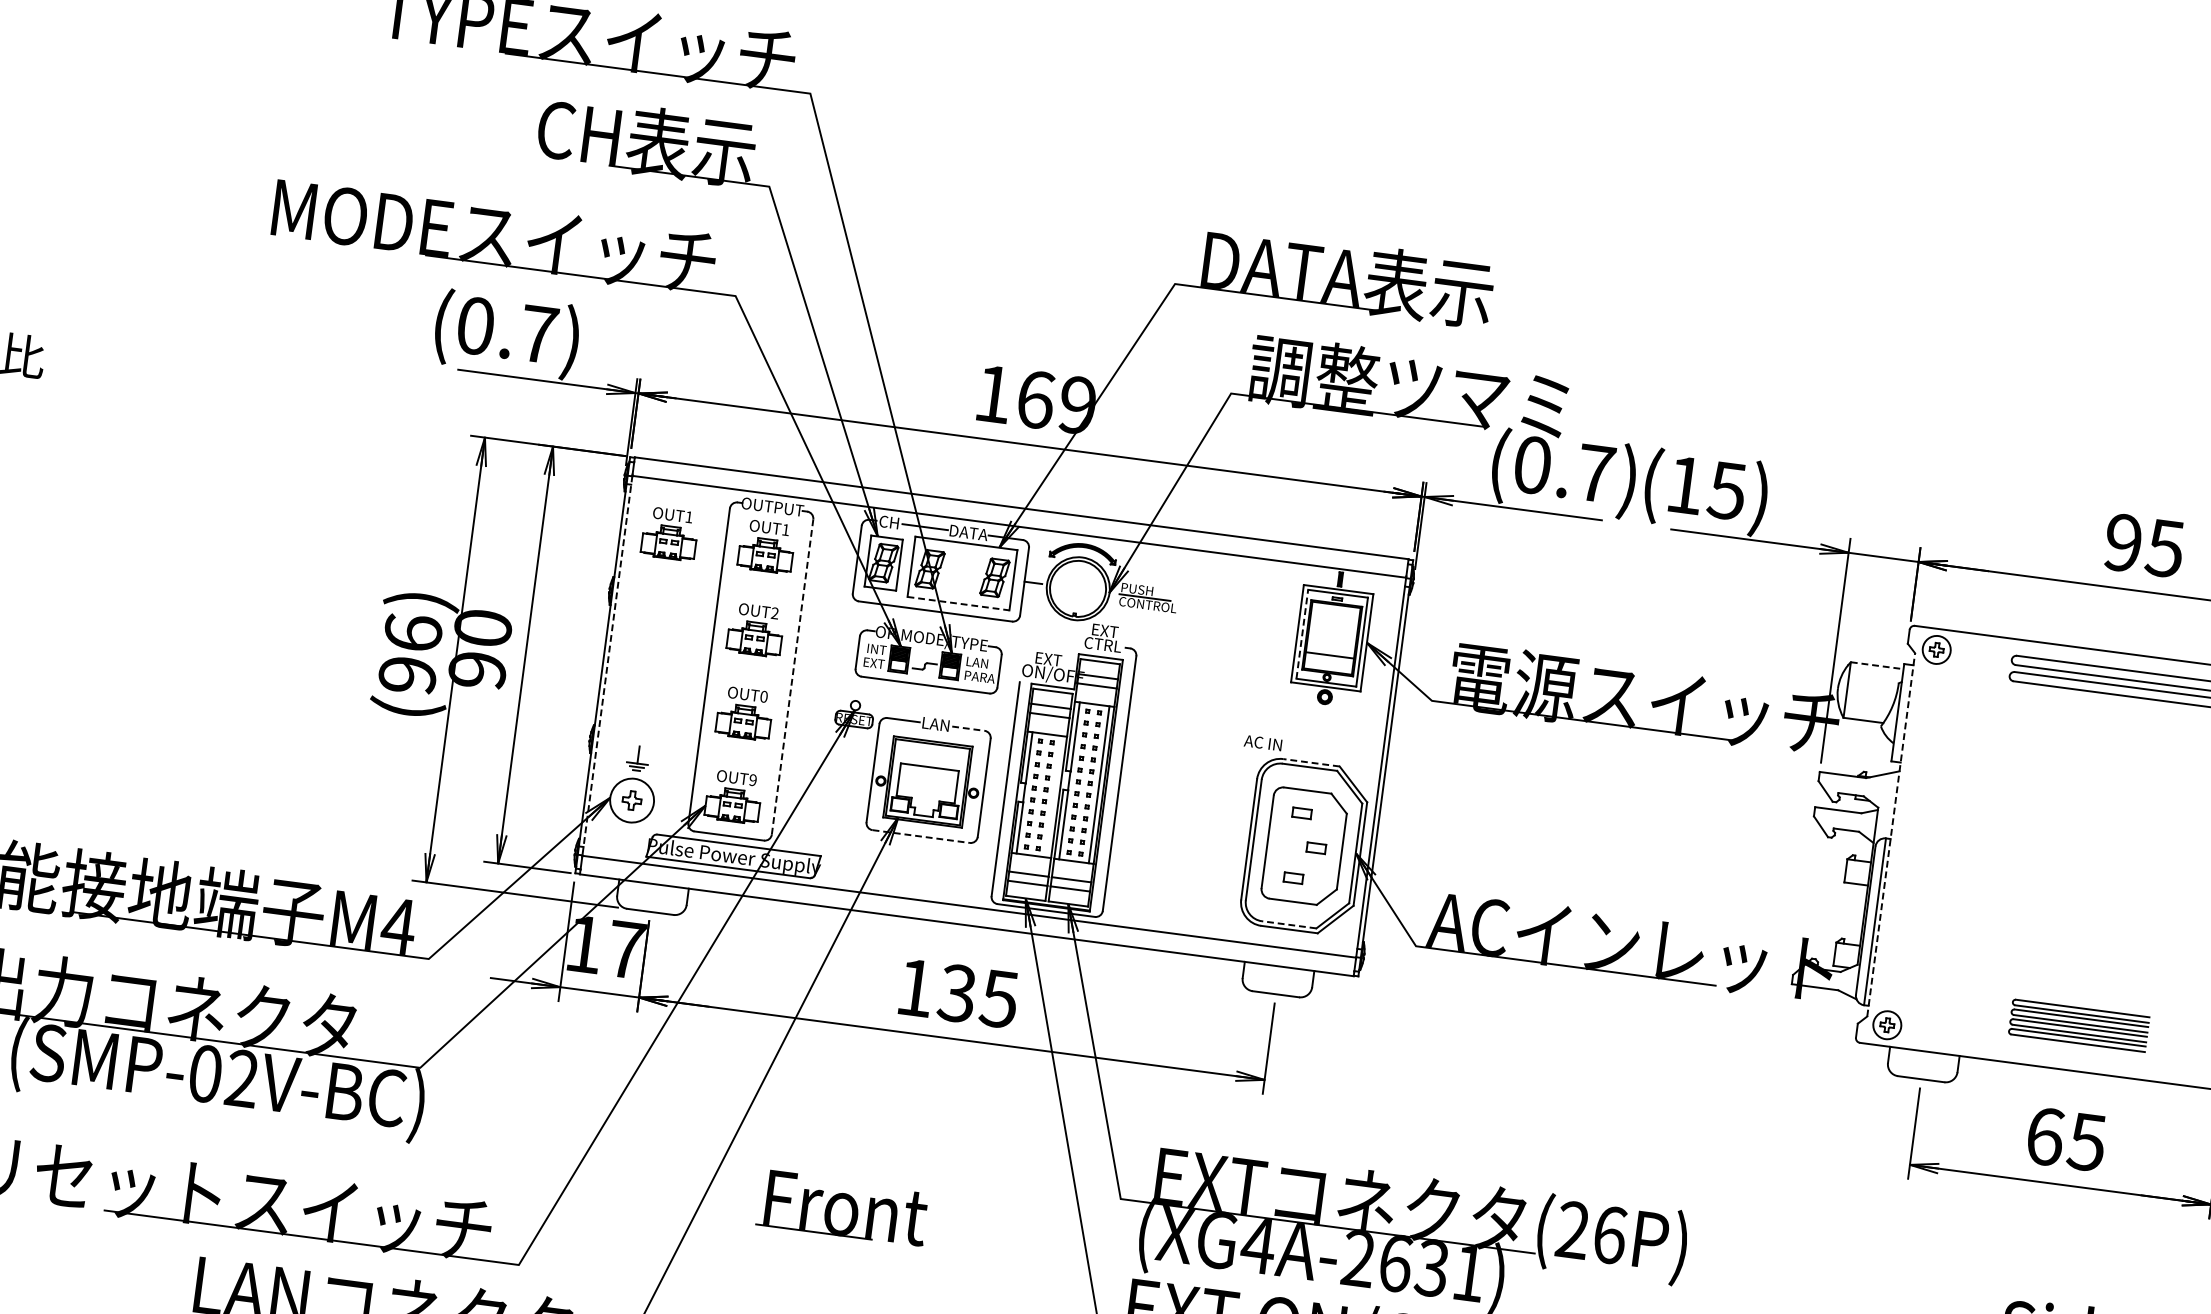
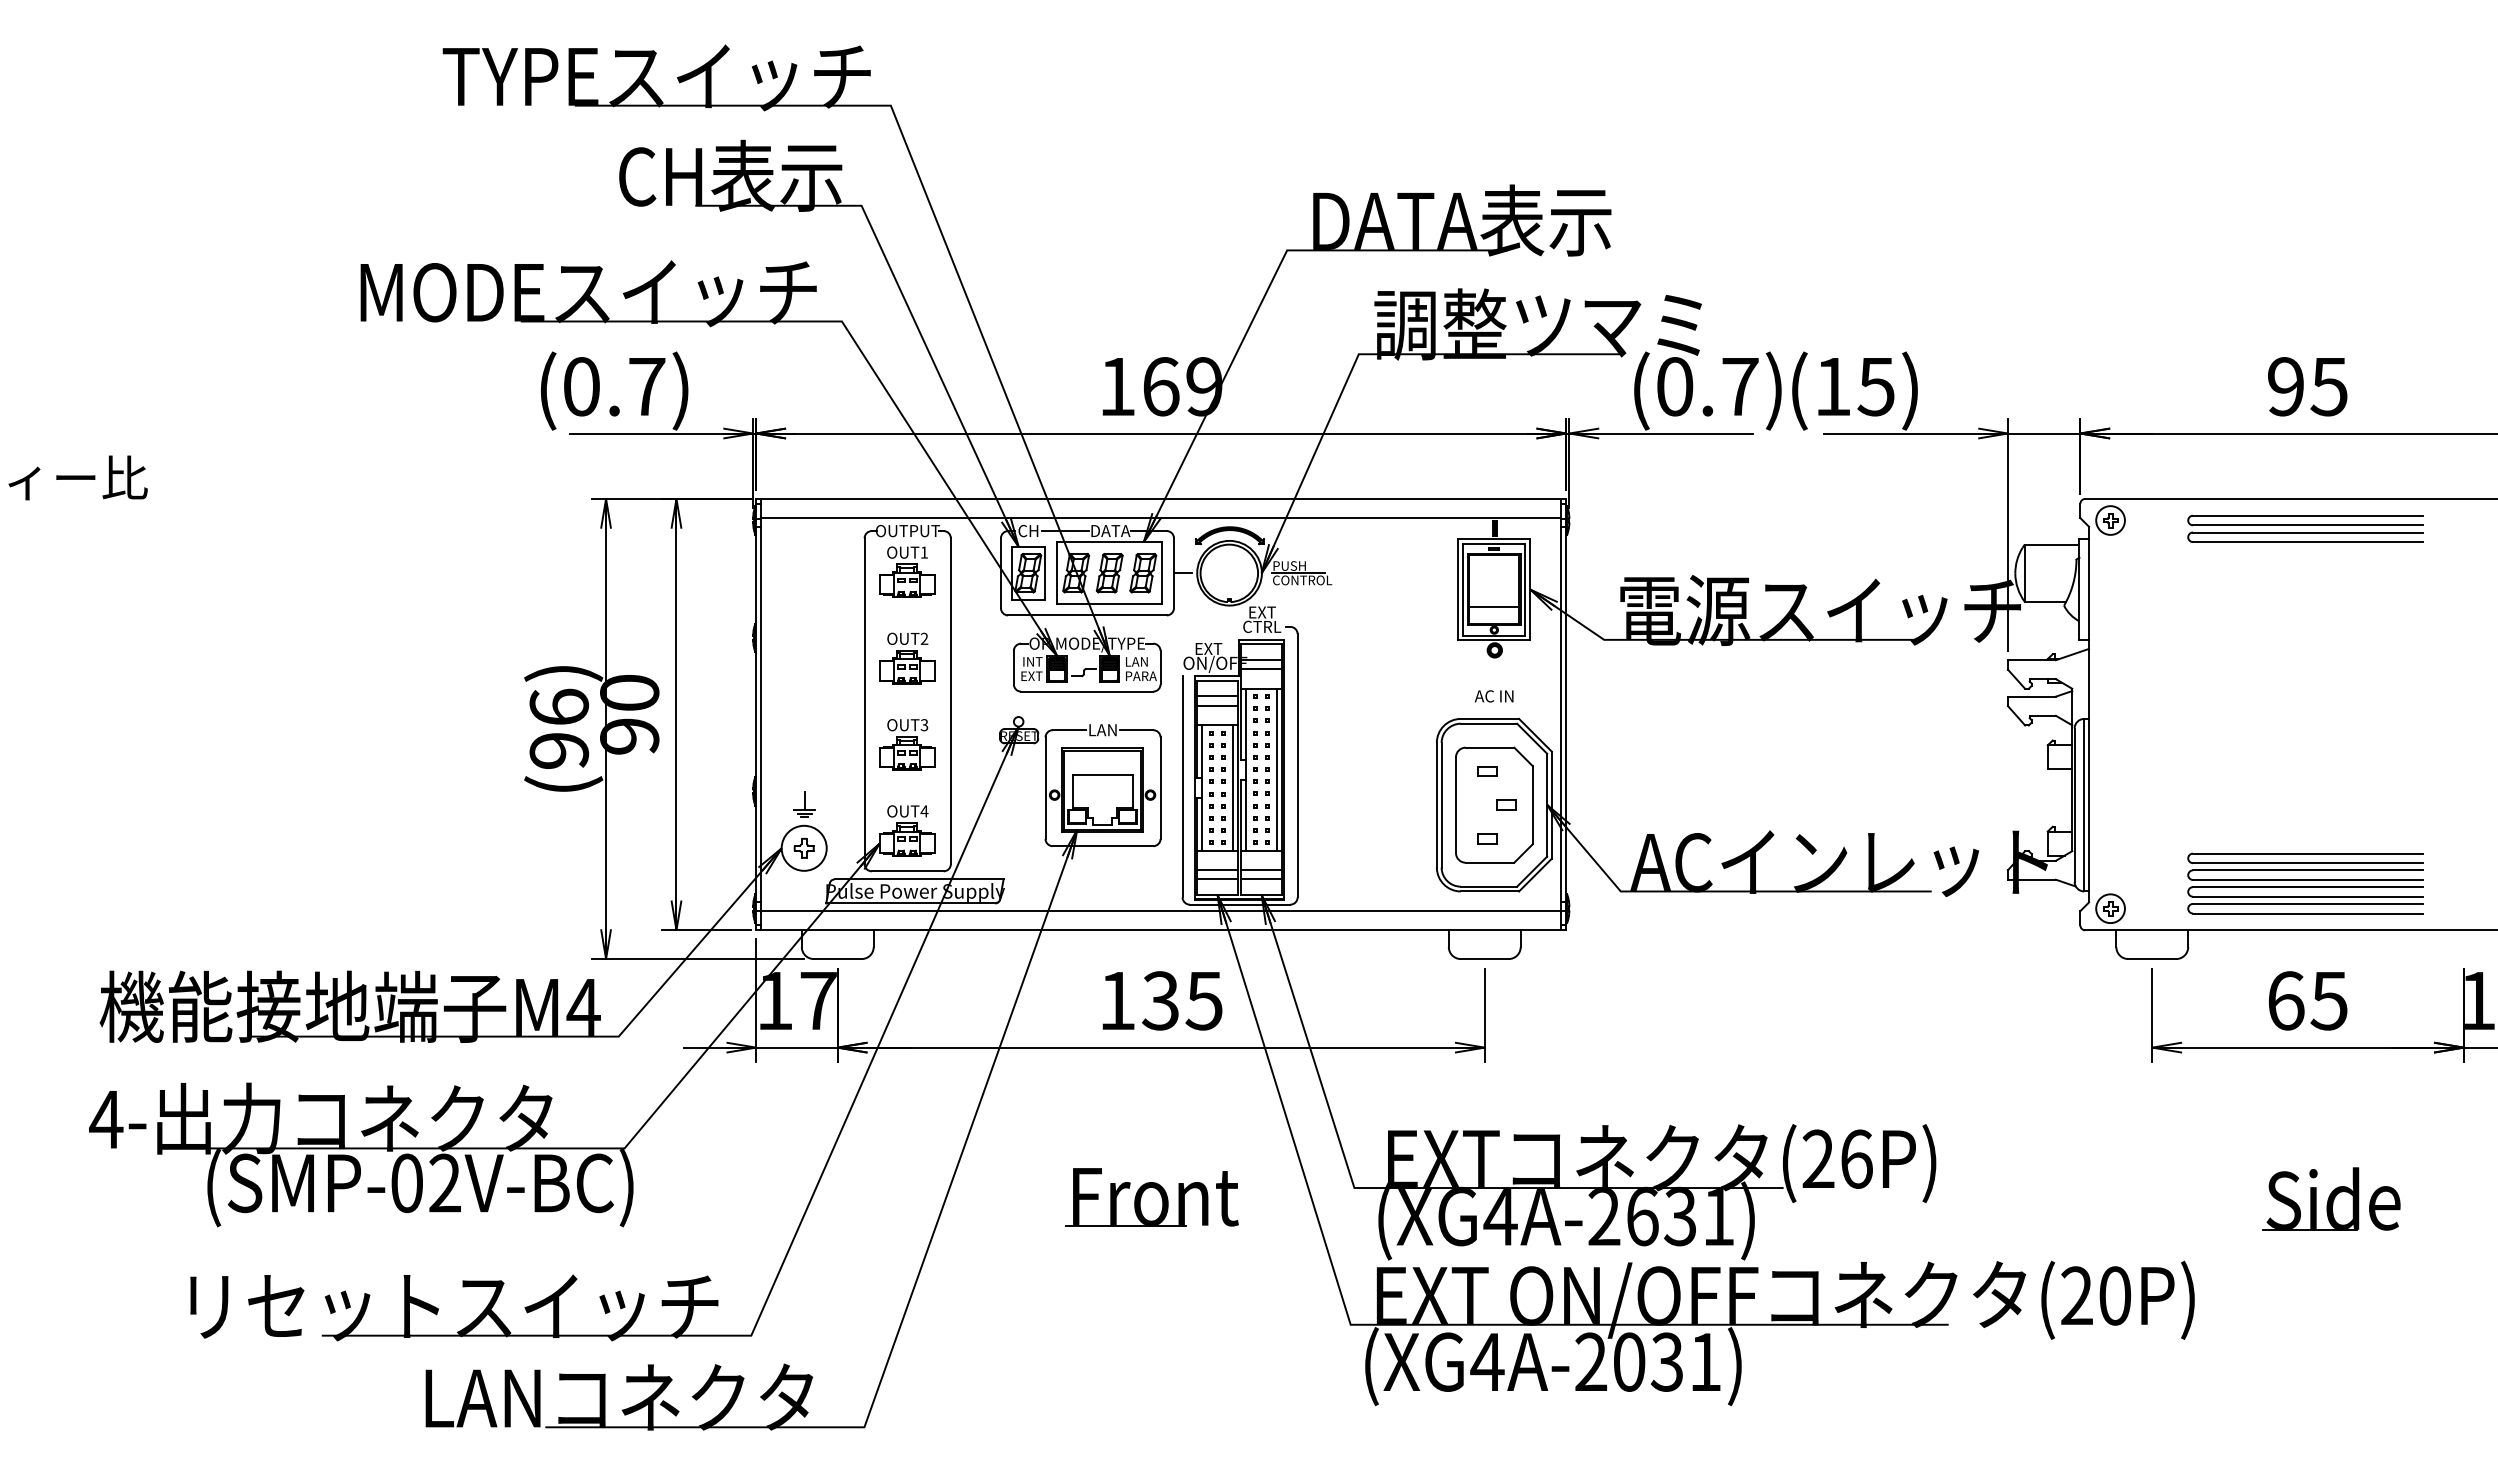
part: (670, 533) -> (807, 571), removed
part: (962, 573) -> (1109, 573), added
line: (958, 603) -> (1109, 604), dashed -> solid
line: (1302, 634) -> (1463, 589), dashed -> solid
line: (607, 665) -> (761, 714), dashed -> solid
line: (1877, 665) -> (2052, 544), dashed -> solid
line: (792, 677) -> (950, 701), dashed -> solid
text: (763, 697) -> (924, 725), OUT0 -> OUT3
line: (968, 728) -> (1136, 730), dashed -> solid
text: (1262, 743) -> (1493, 696), moved
line: (1311, 762) -> (1489, 718), dashed -> solid
text: (753, 780) -> (924, 811), OUT9 -> OUT4
line: (1053, 796) -> (1232, 787), added
line: (1891, 834) -> (2089, 714), dashed -> solid
line: (921, 836) -> (1103, 846), dashed -> solid
line: (1288, 924) -> (1488, 886), dashed -> solid
part: (2078, 1025) -> (2305, 883), size x1.67
part: (842, 1208) -> (1151, 1197), moved

